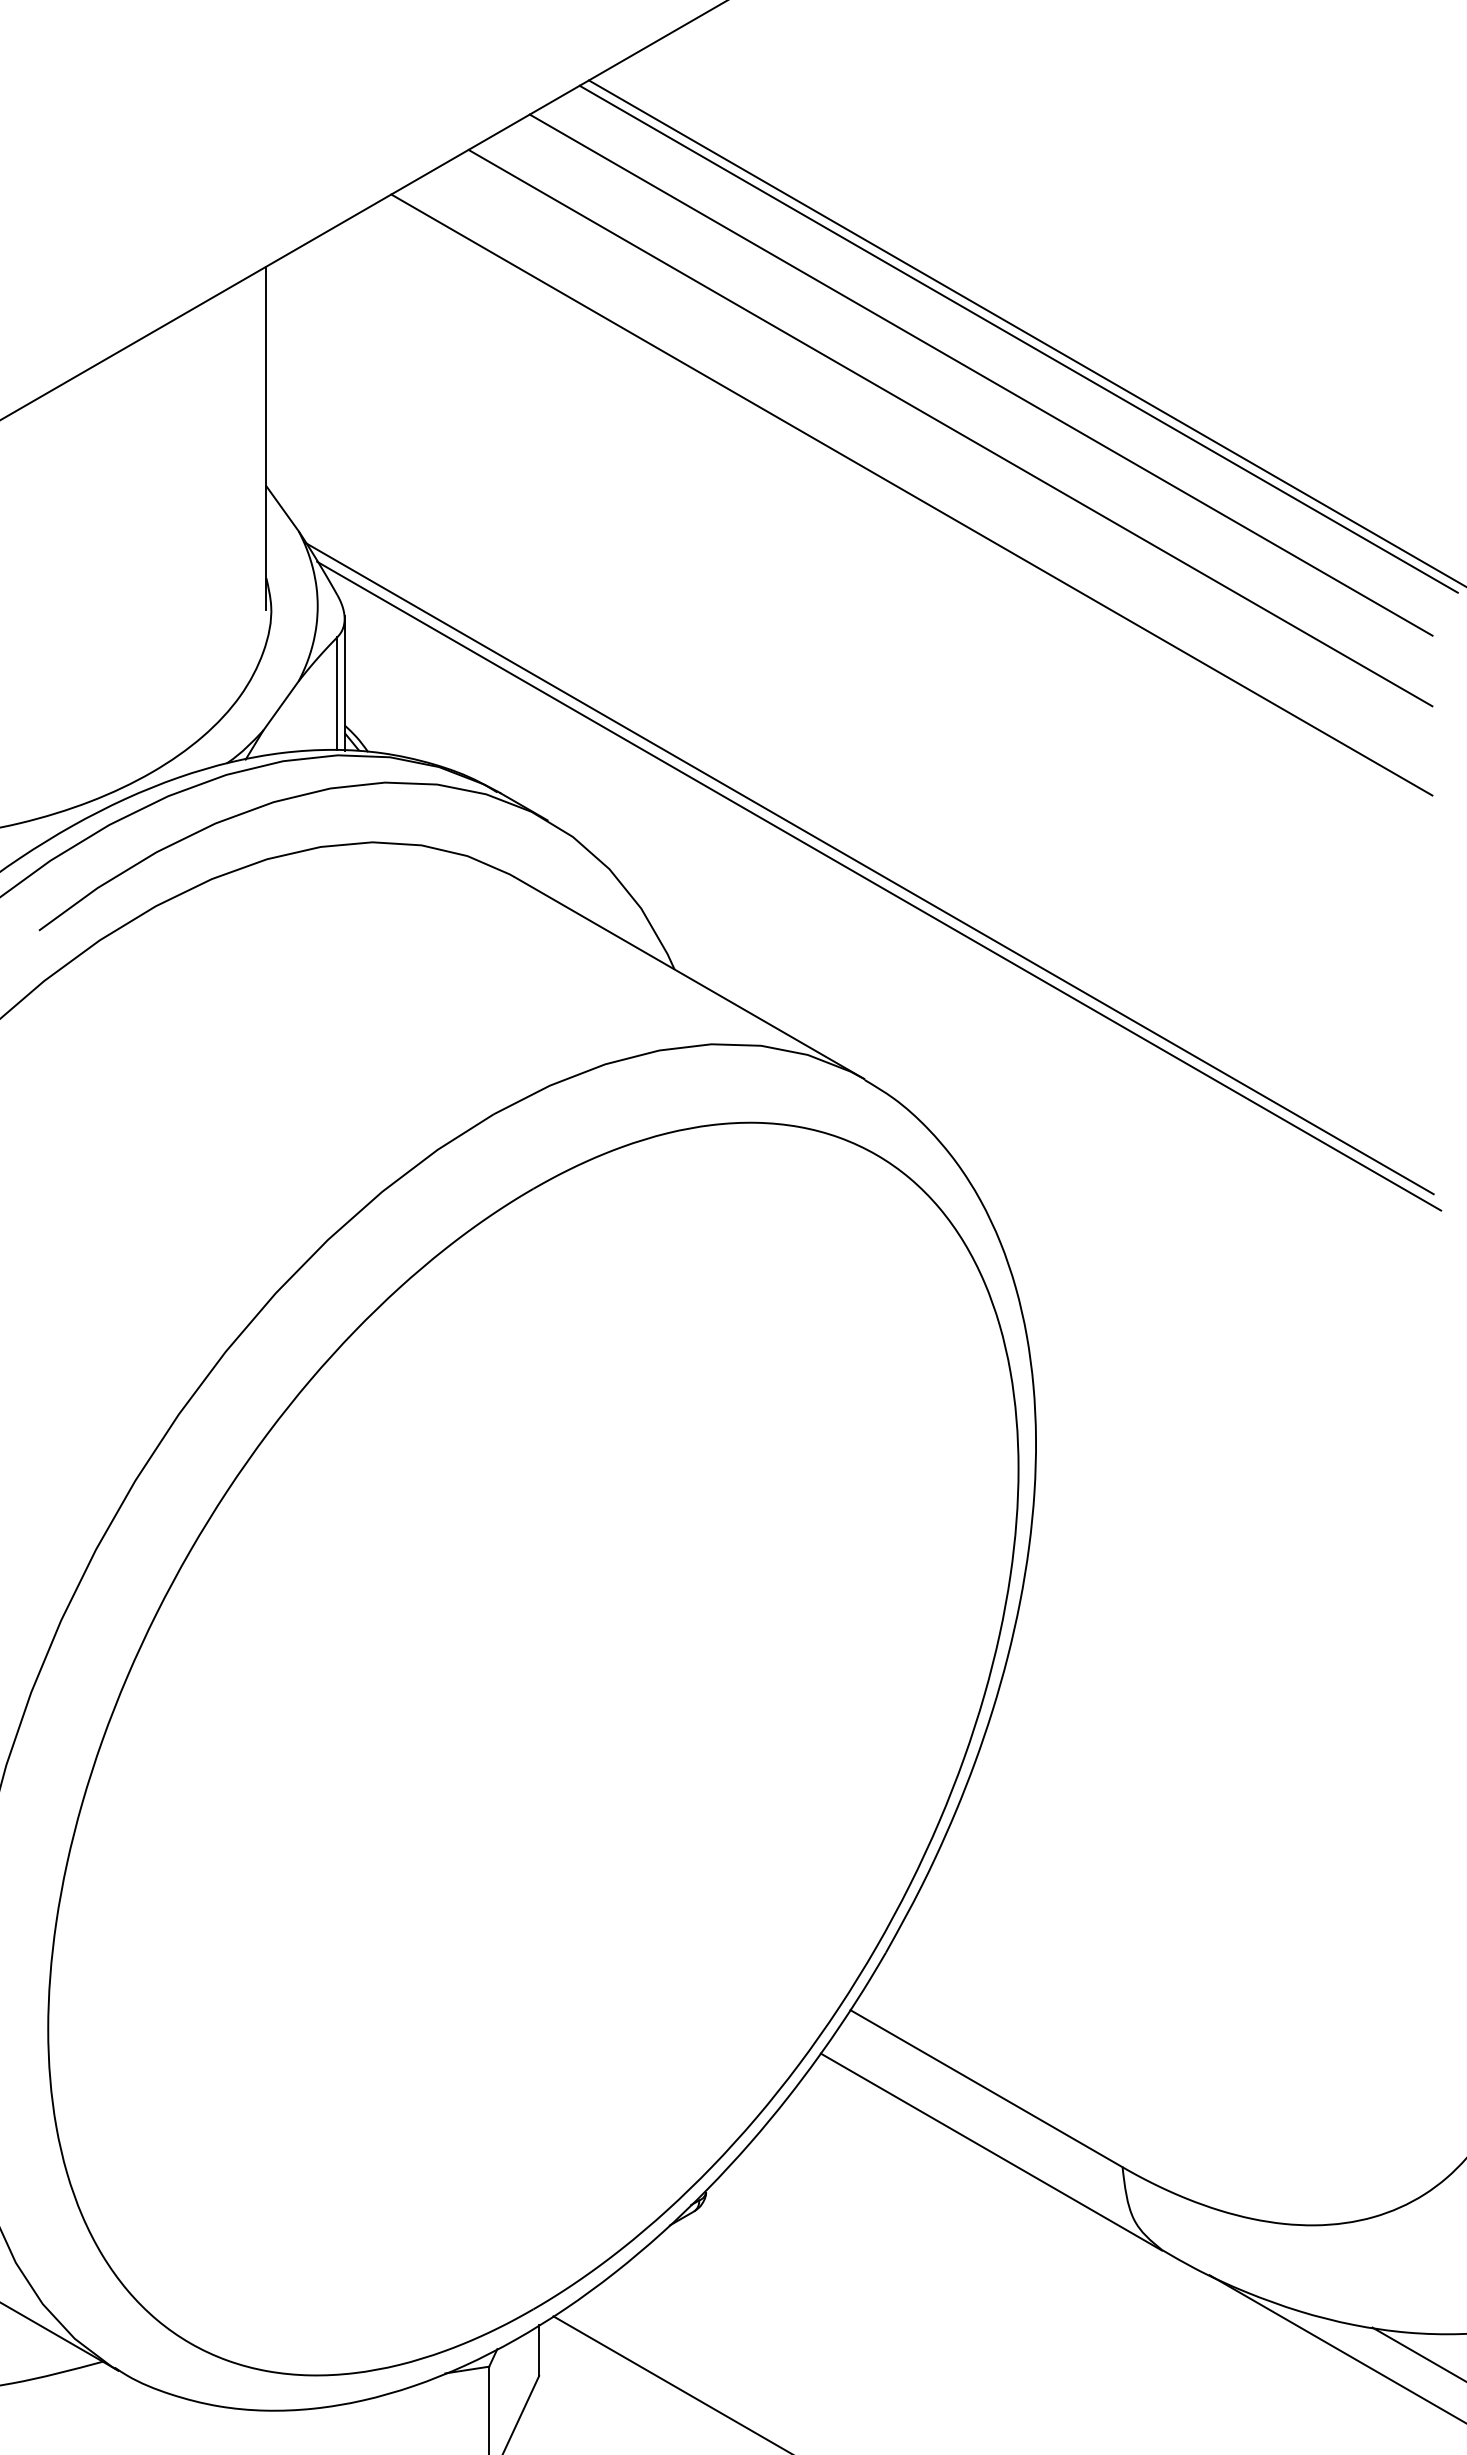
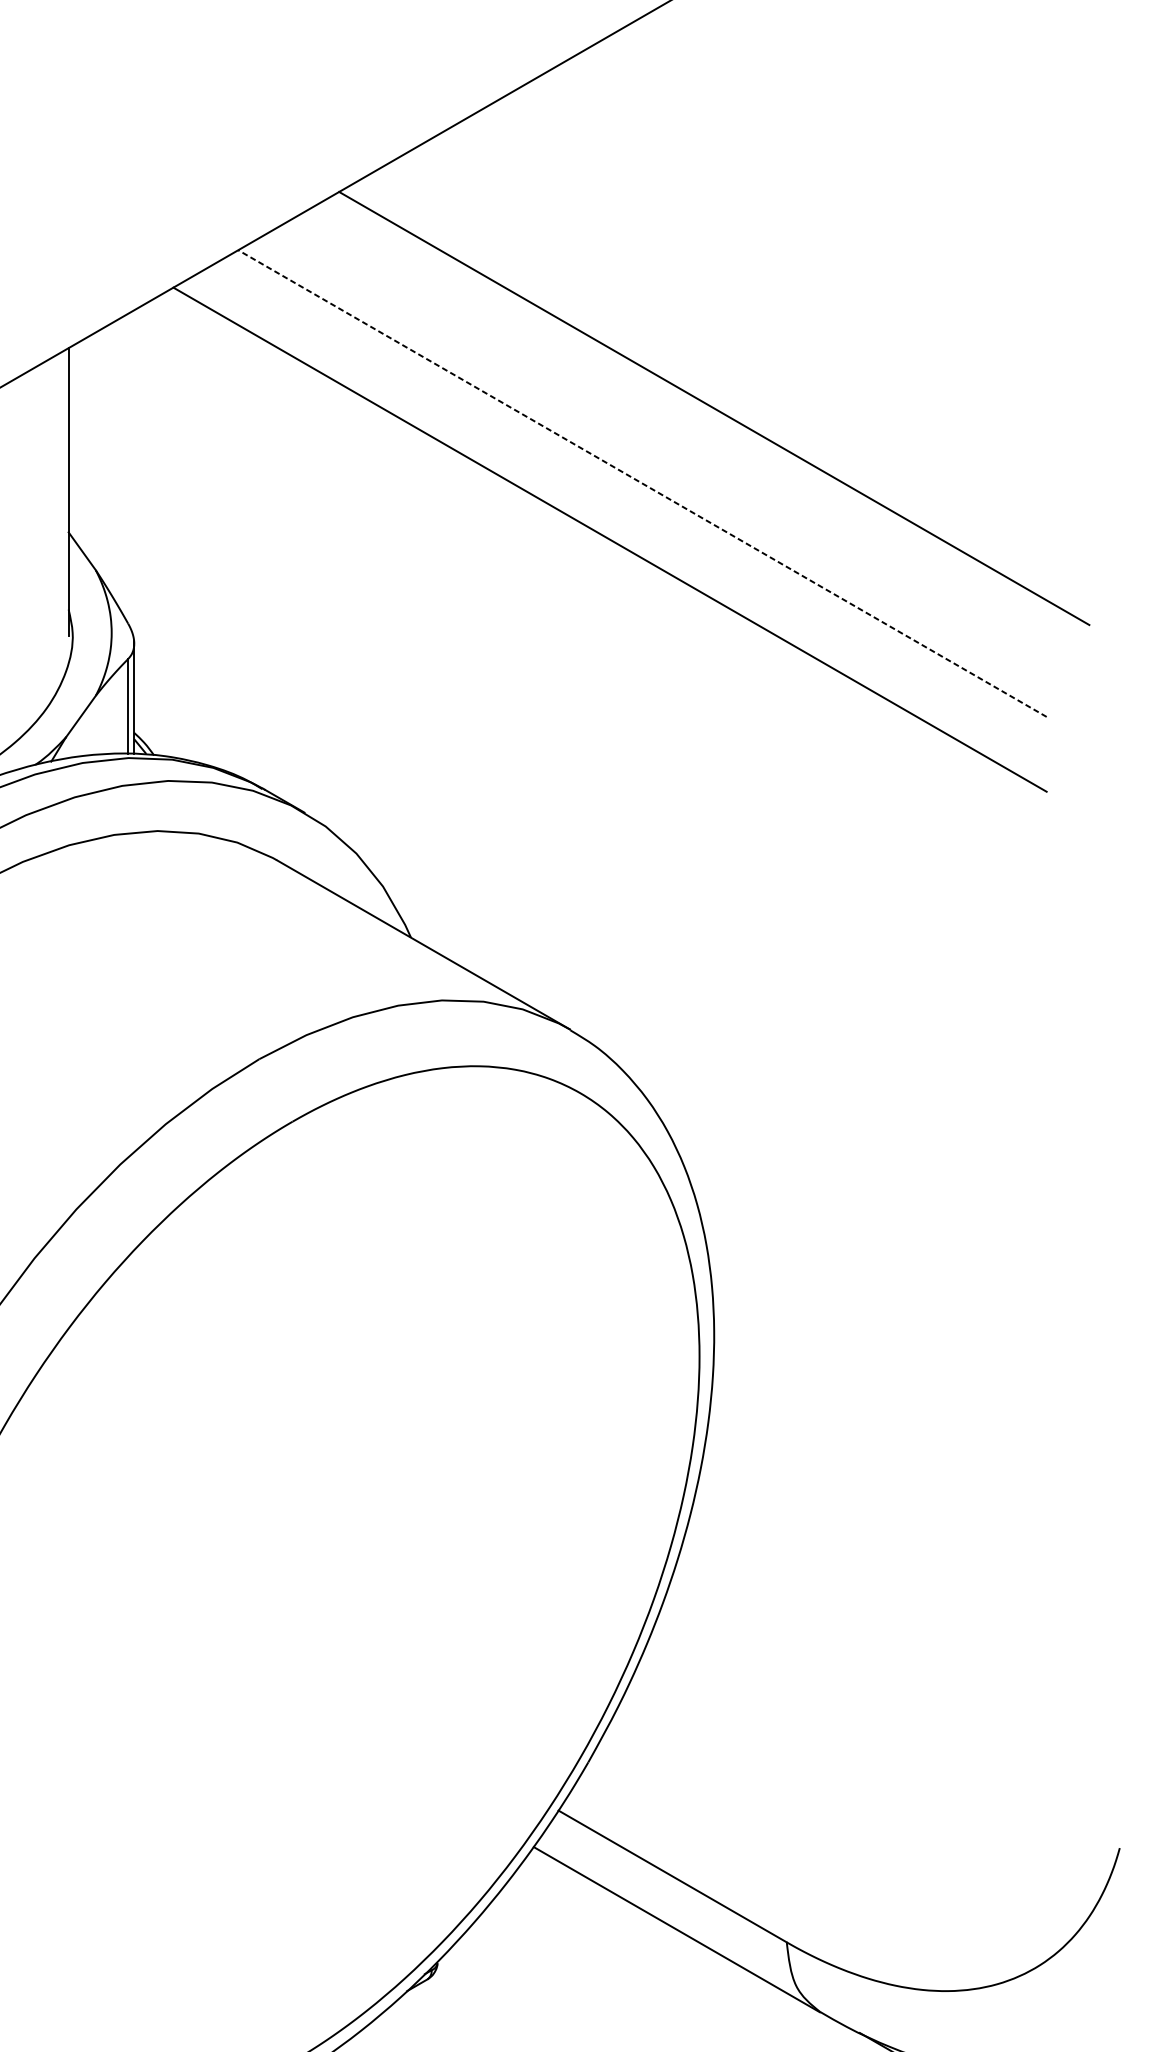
line: (1018, 338) -> (699, 408), removed
line: (980, 374) -> (667, 438), removed
line: (950, 427) -> (642, 483), solid -> dashed
line: (869, 868) -> (574, 852), removed
line: (879, 885) -> (582, 867), removed

